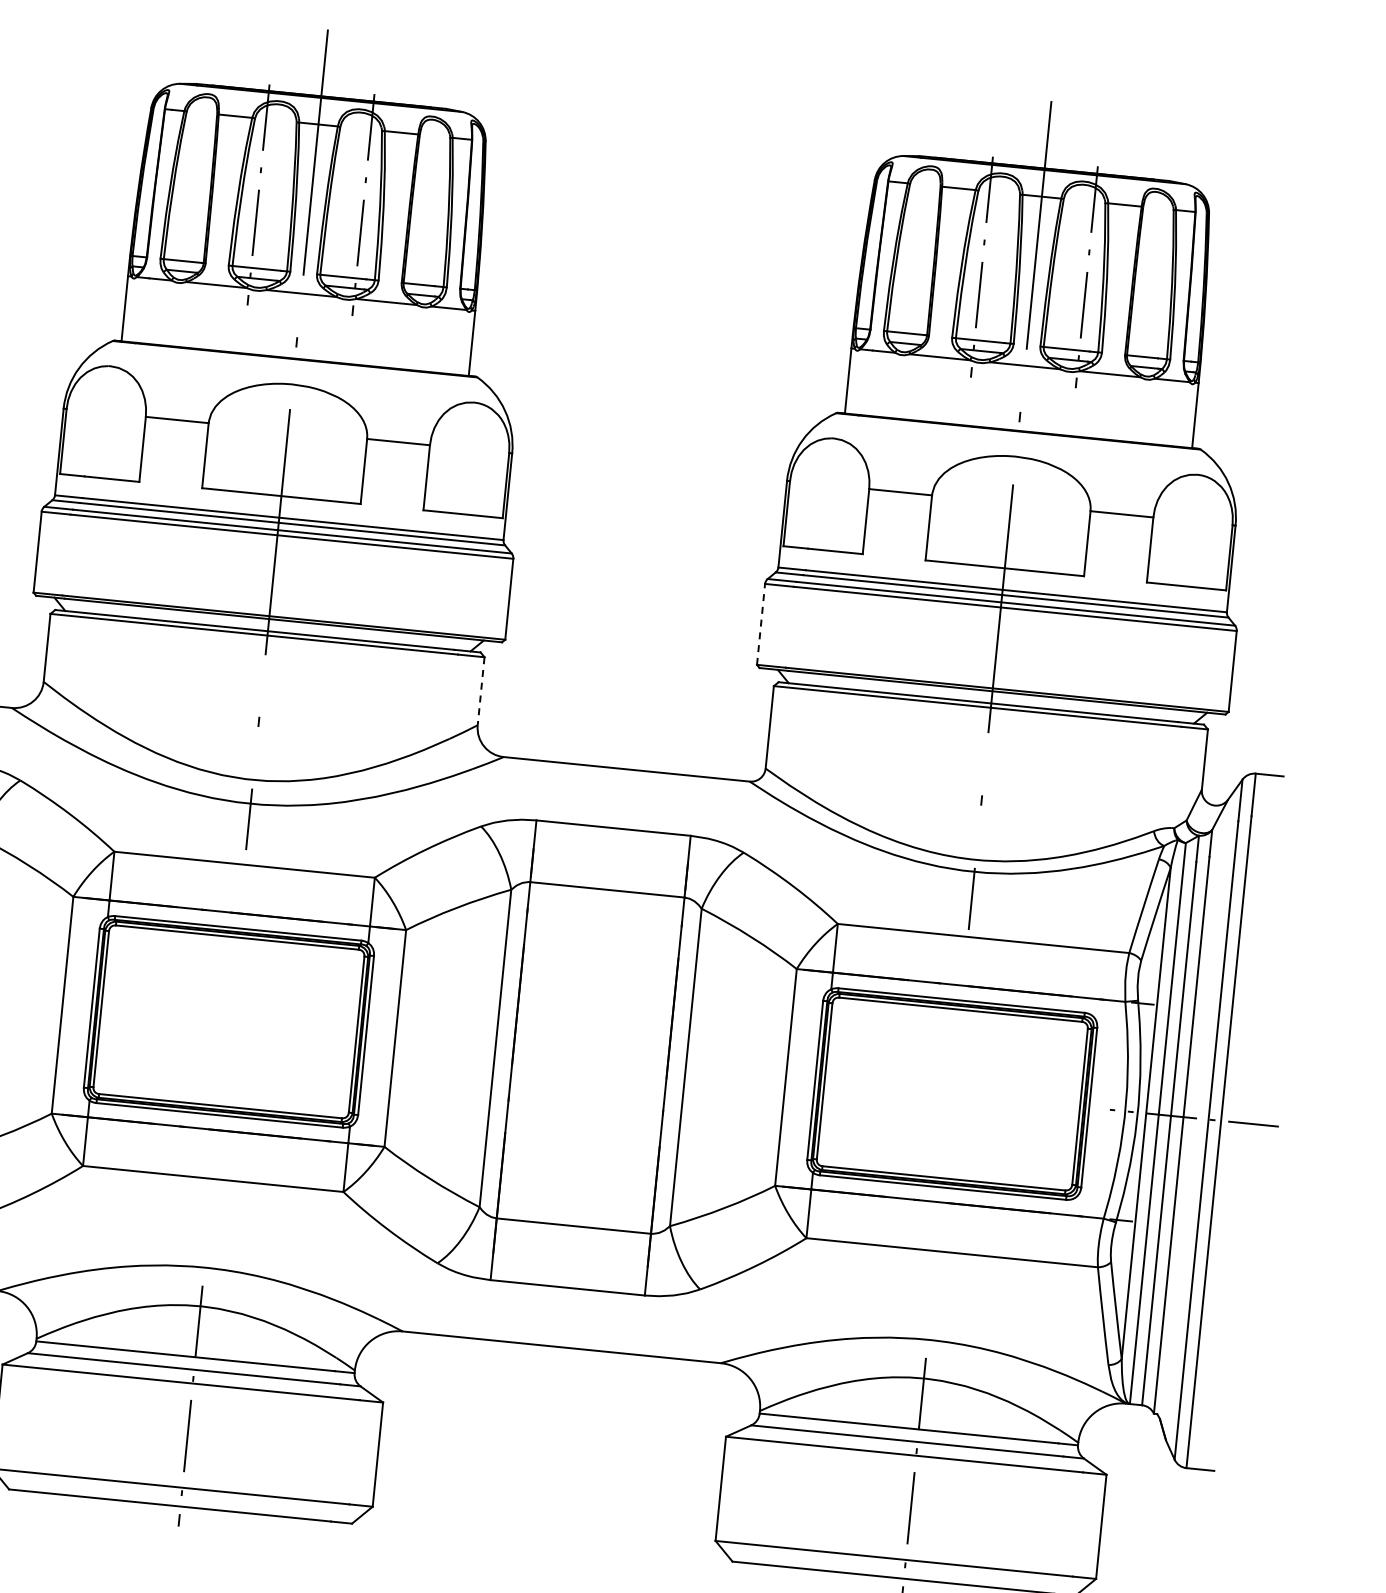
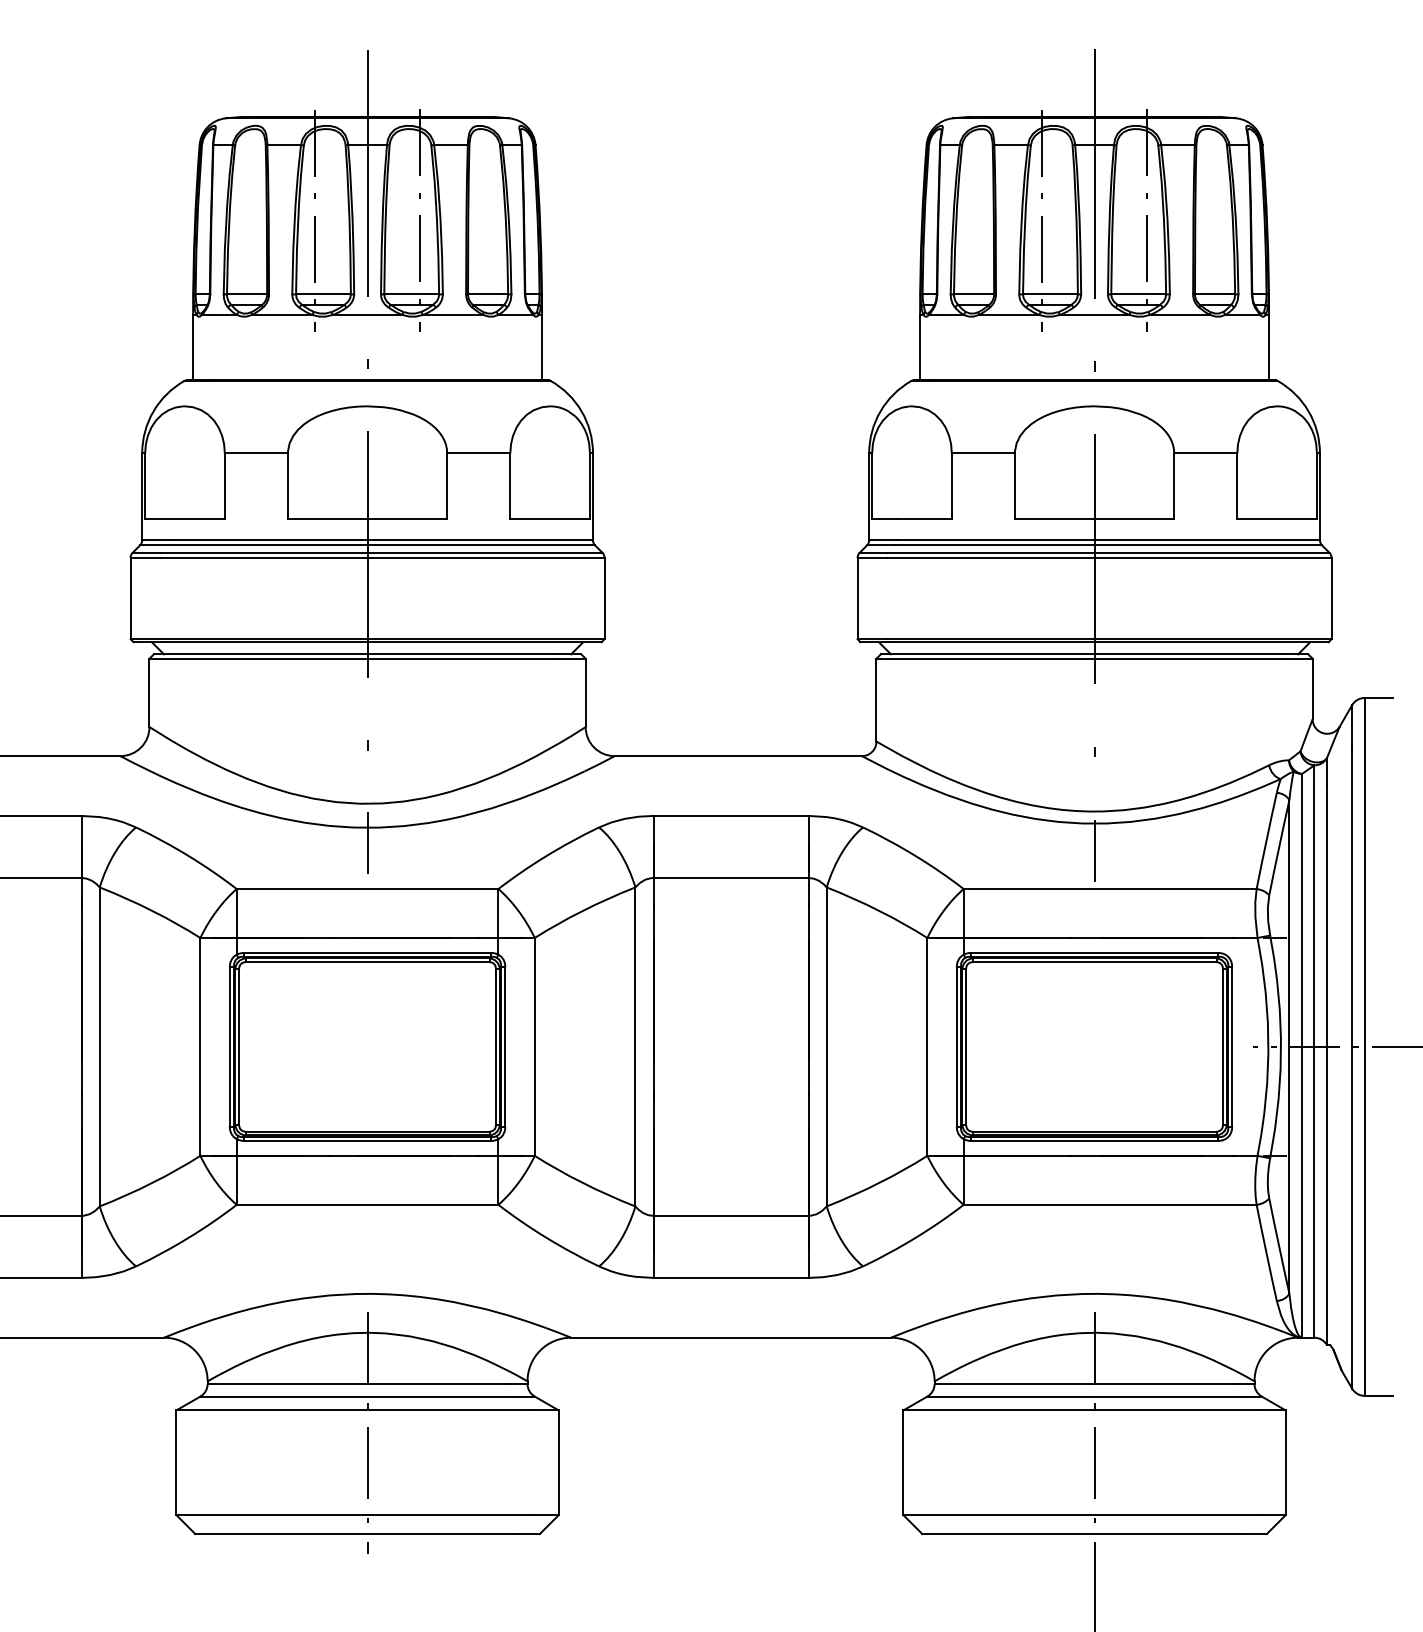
line: (760, 624) -> (857, 598), dashed -> solid
line: (480, 691) -> (585, 693), dashed -> solid

